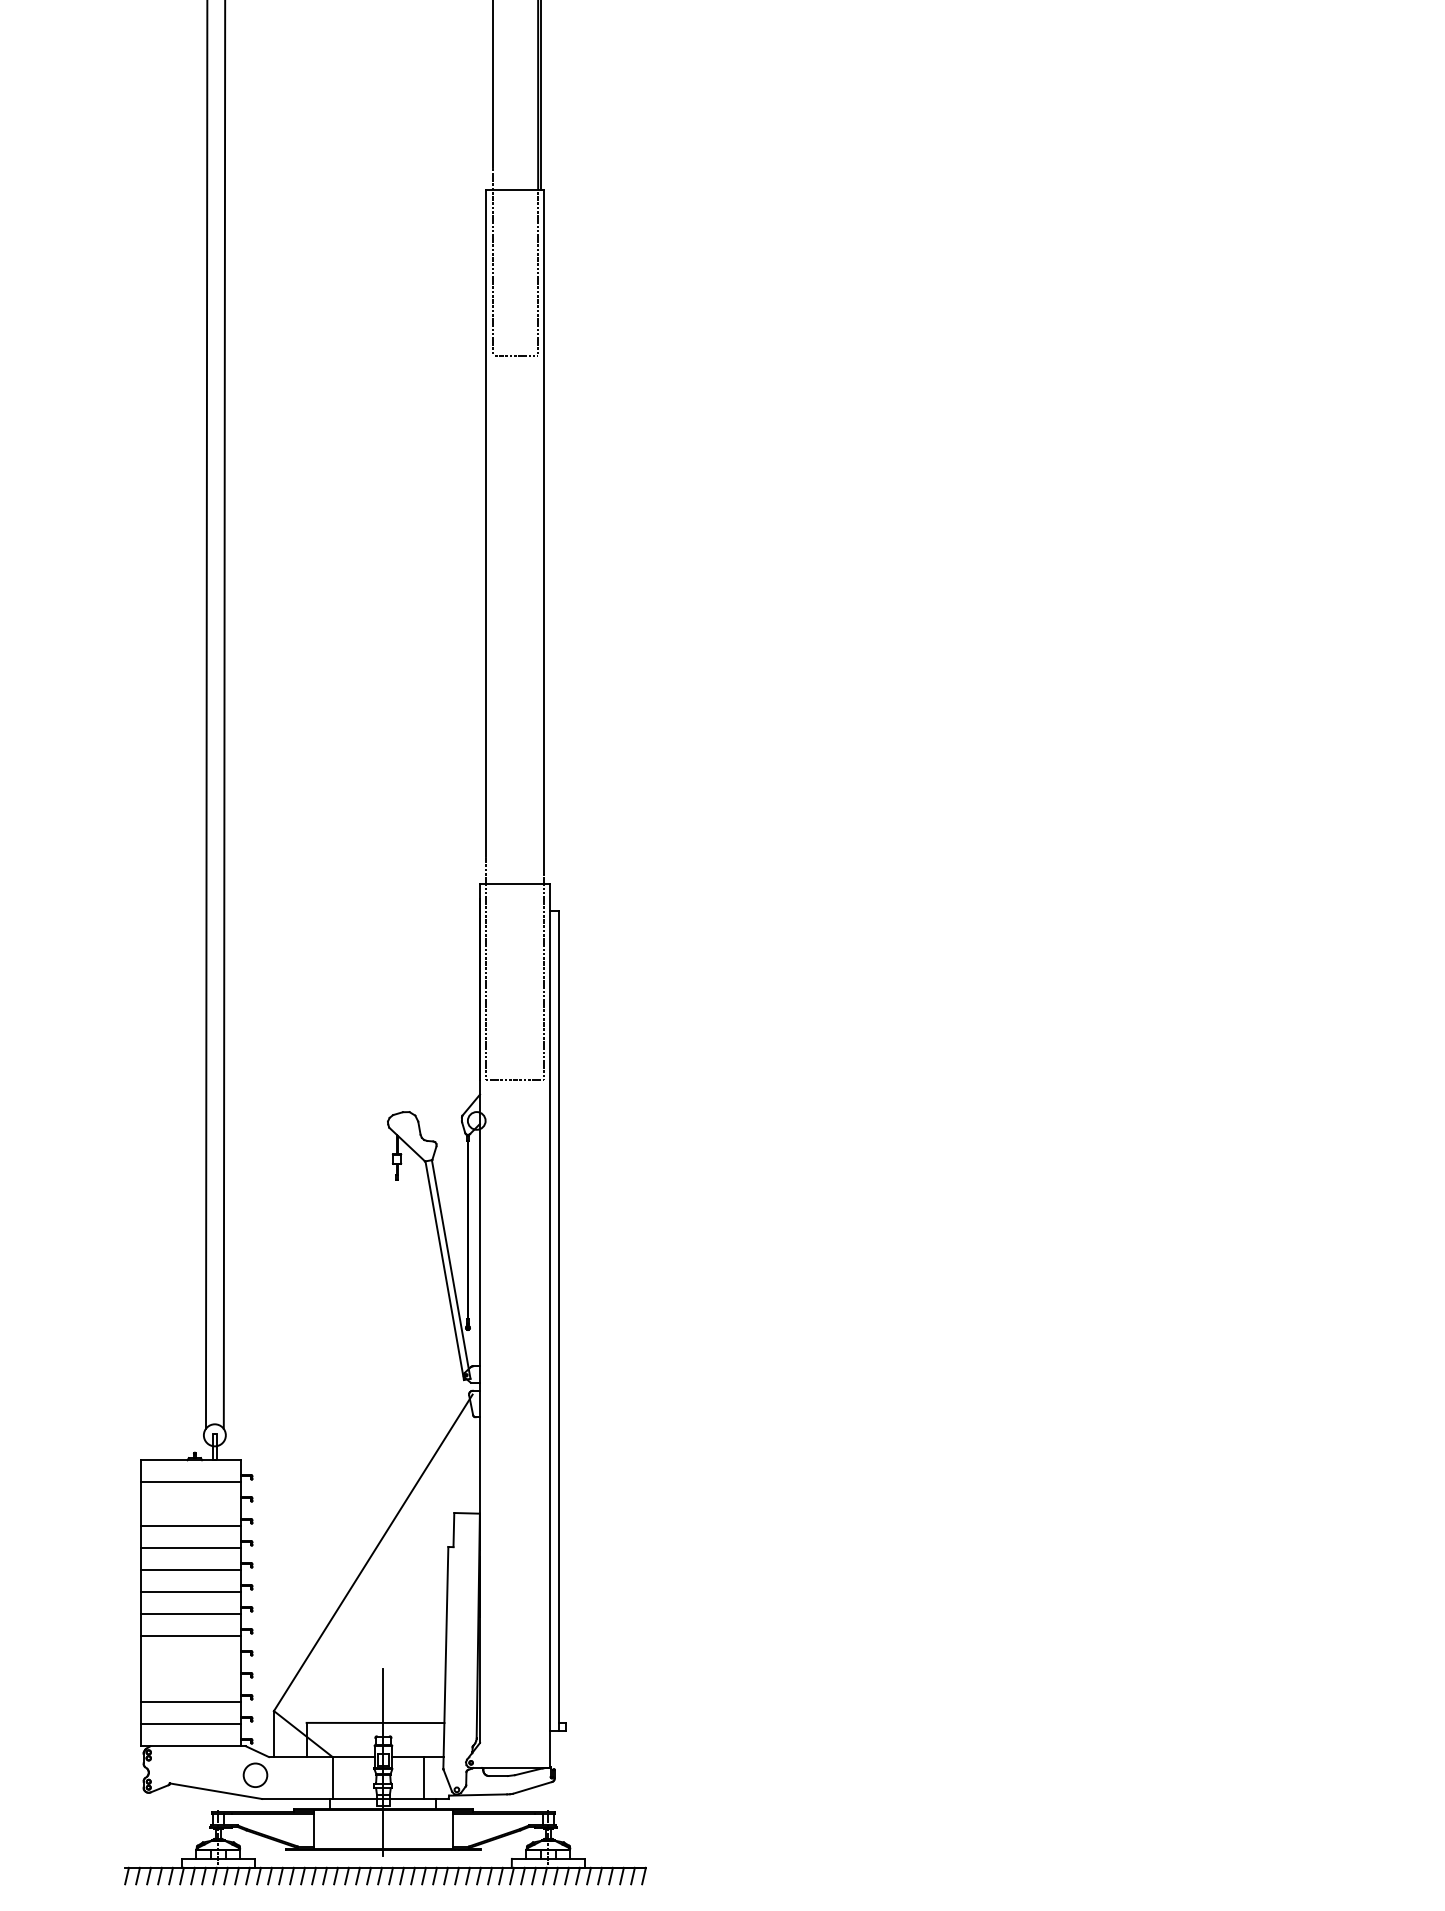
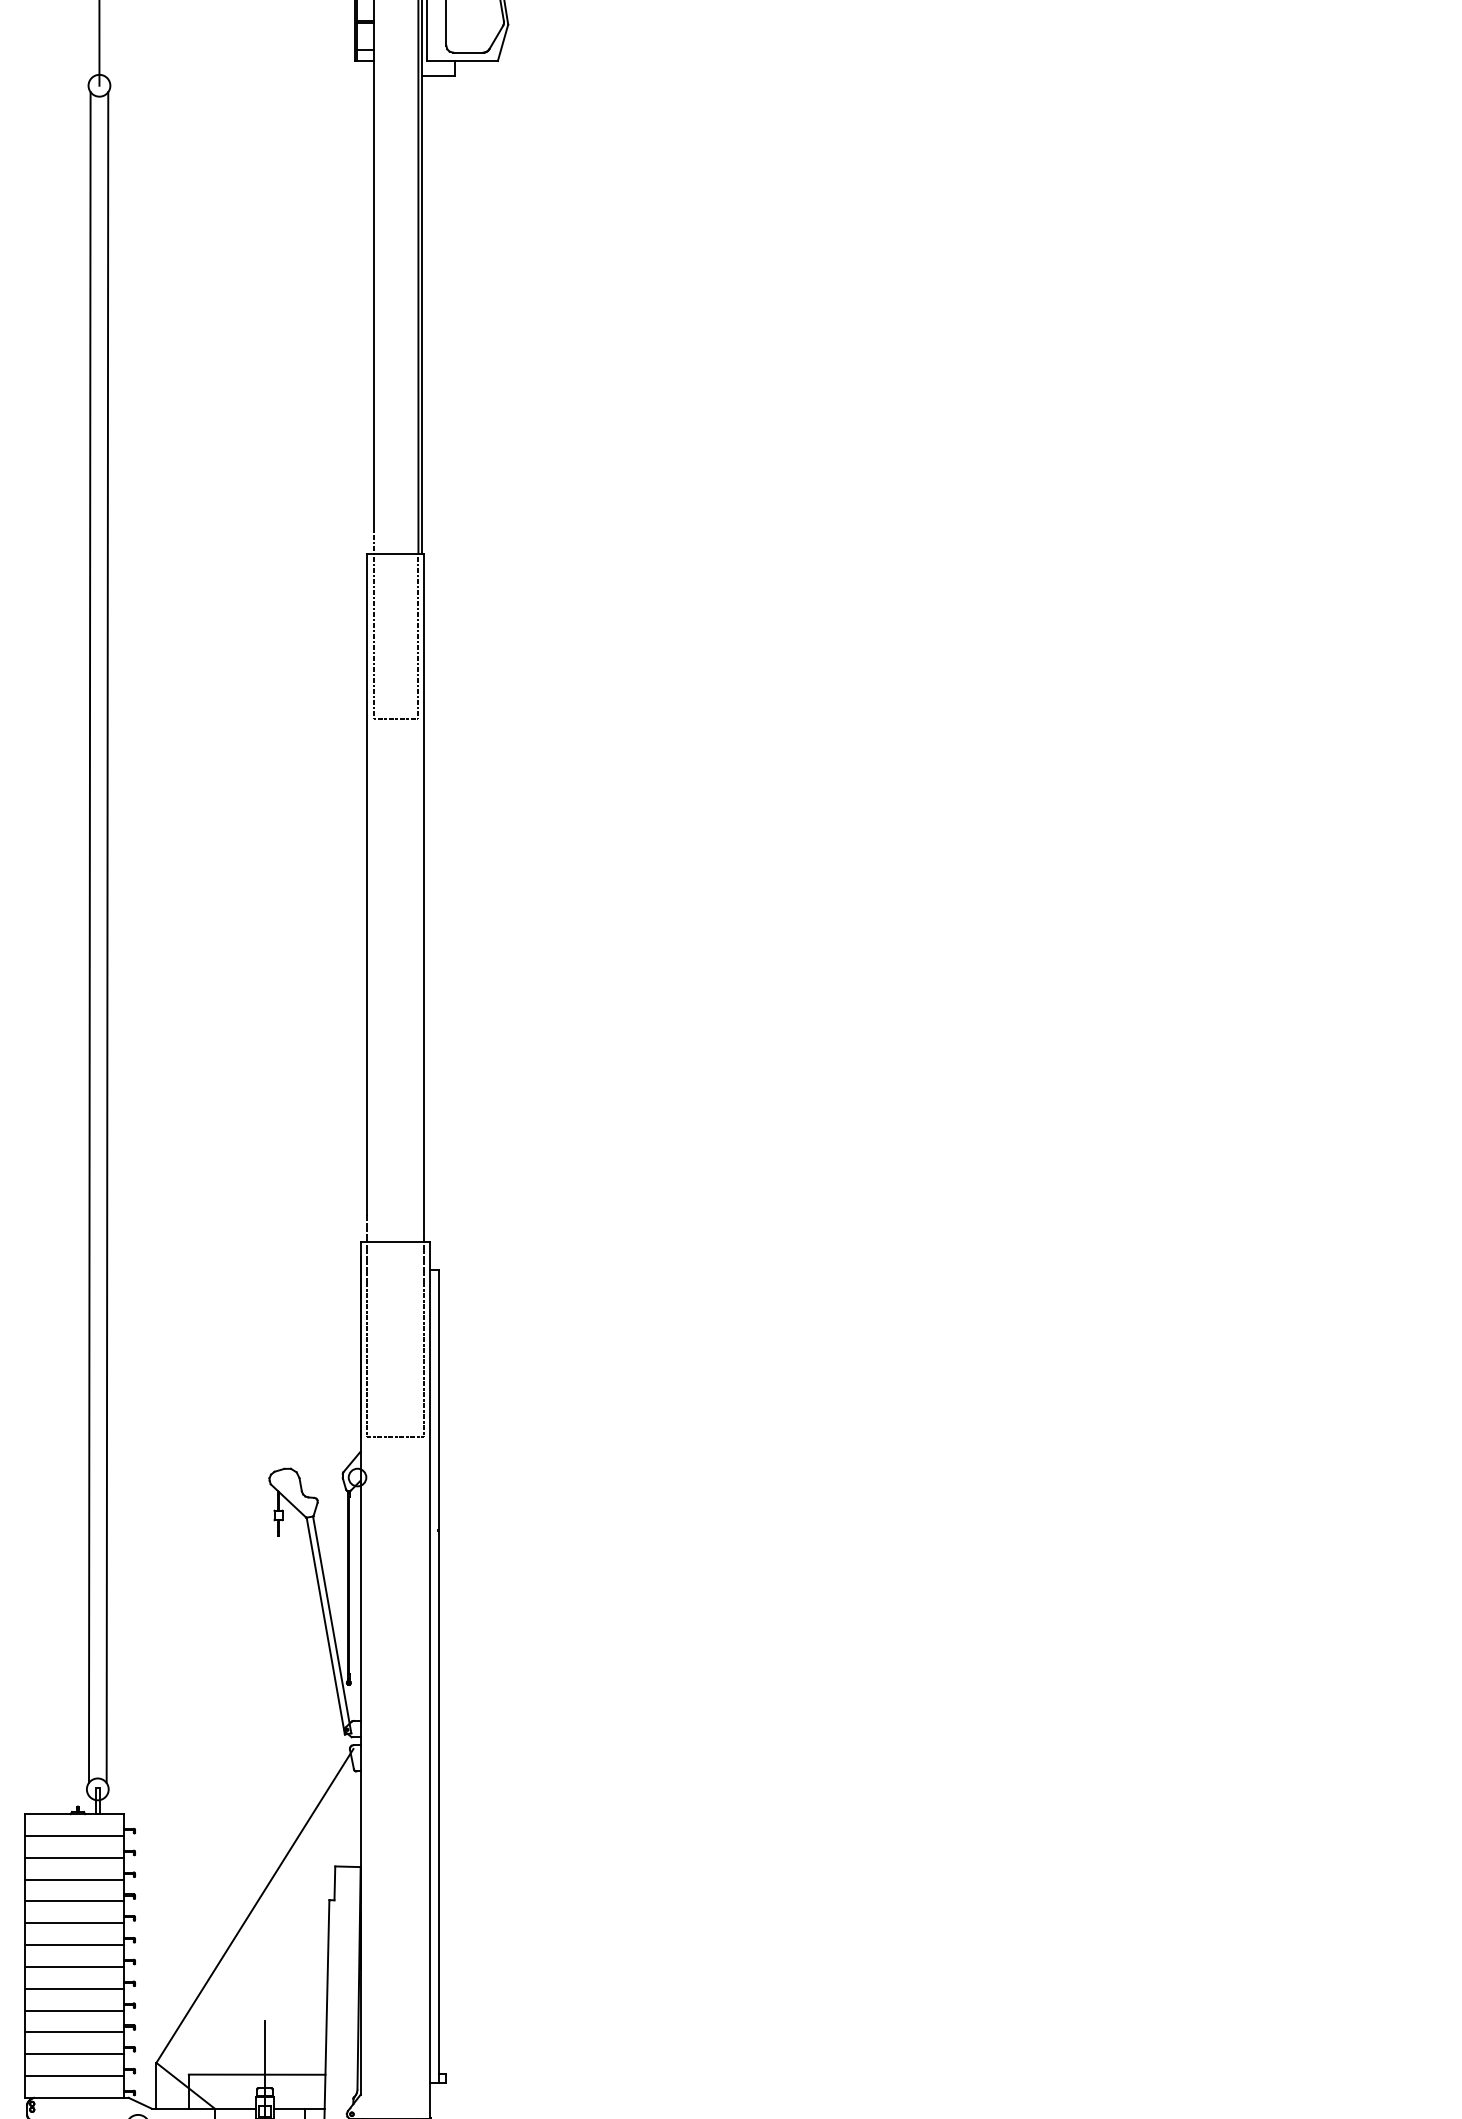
line: (191, 1503) -> (74, 1857), added
line: (191, 1658) -> (74, 2010), added
line: (191, 1680) -> (74, 2032), added

